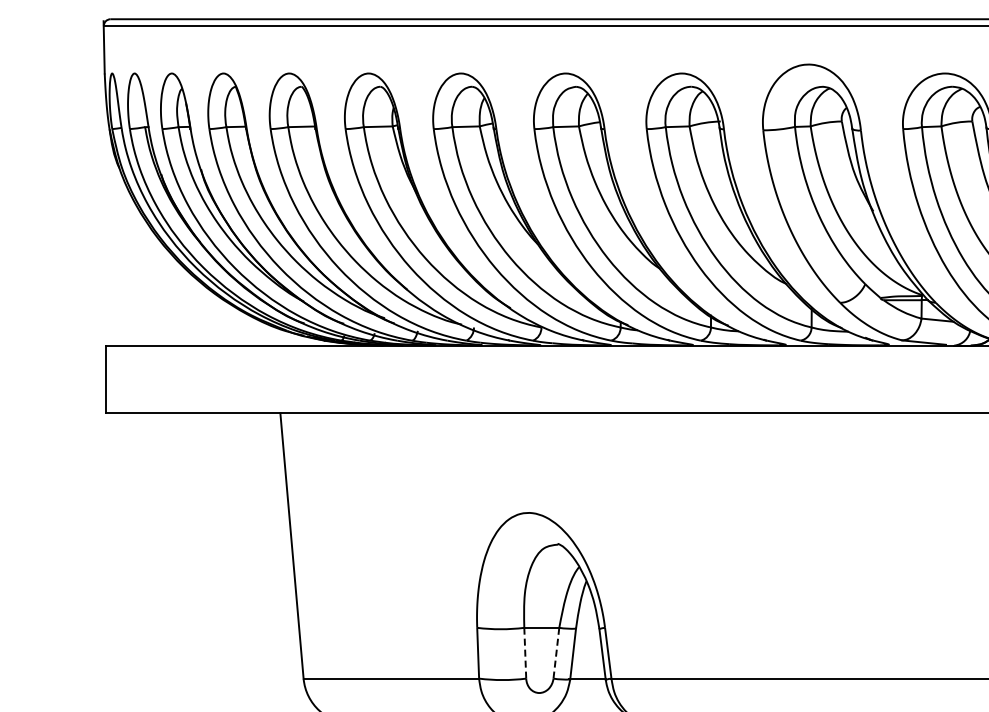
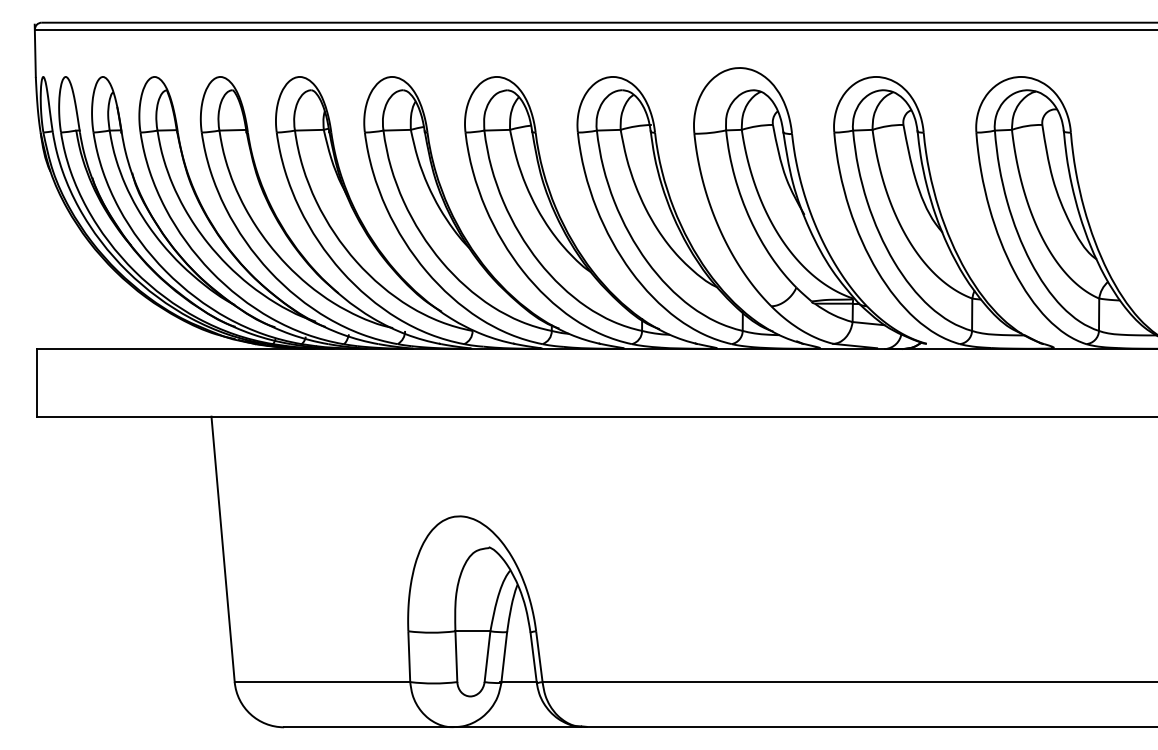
line: (525, 653) -> (456, 656), dashed -> solid
line: (556, 653) -> (487, 656), dashed -> solid

